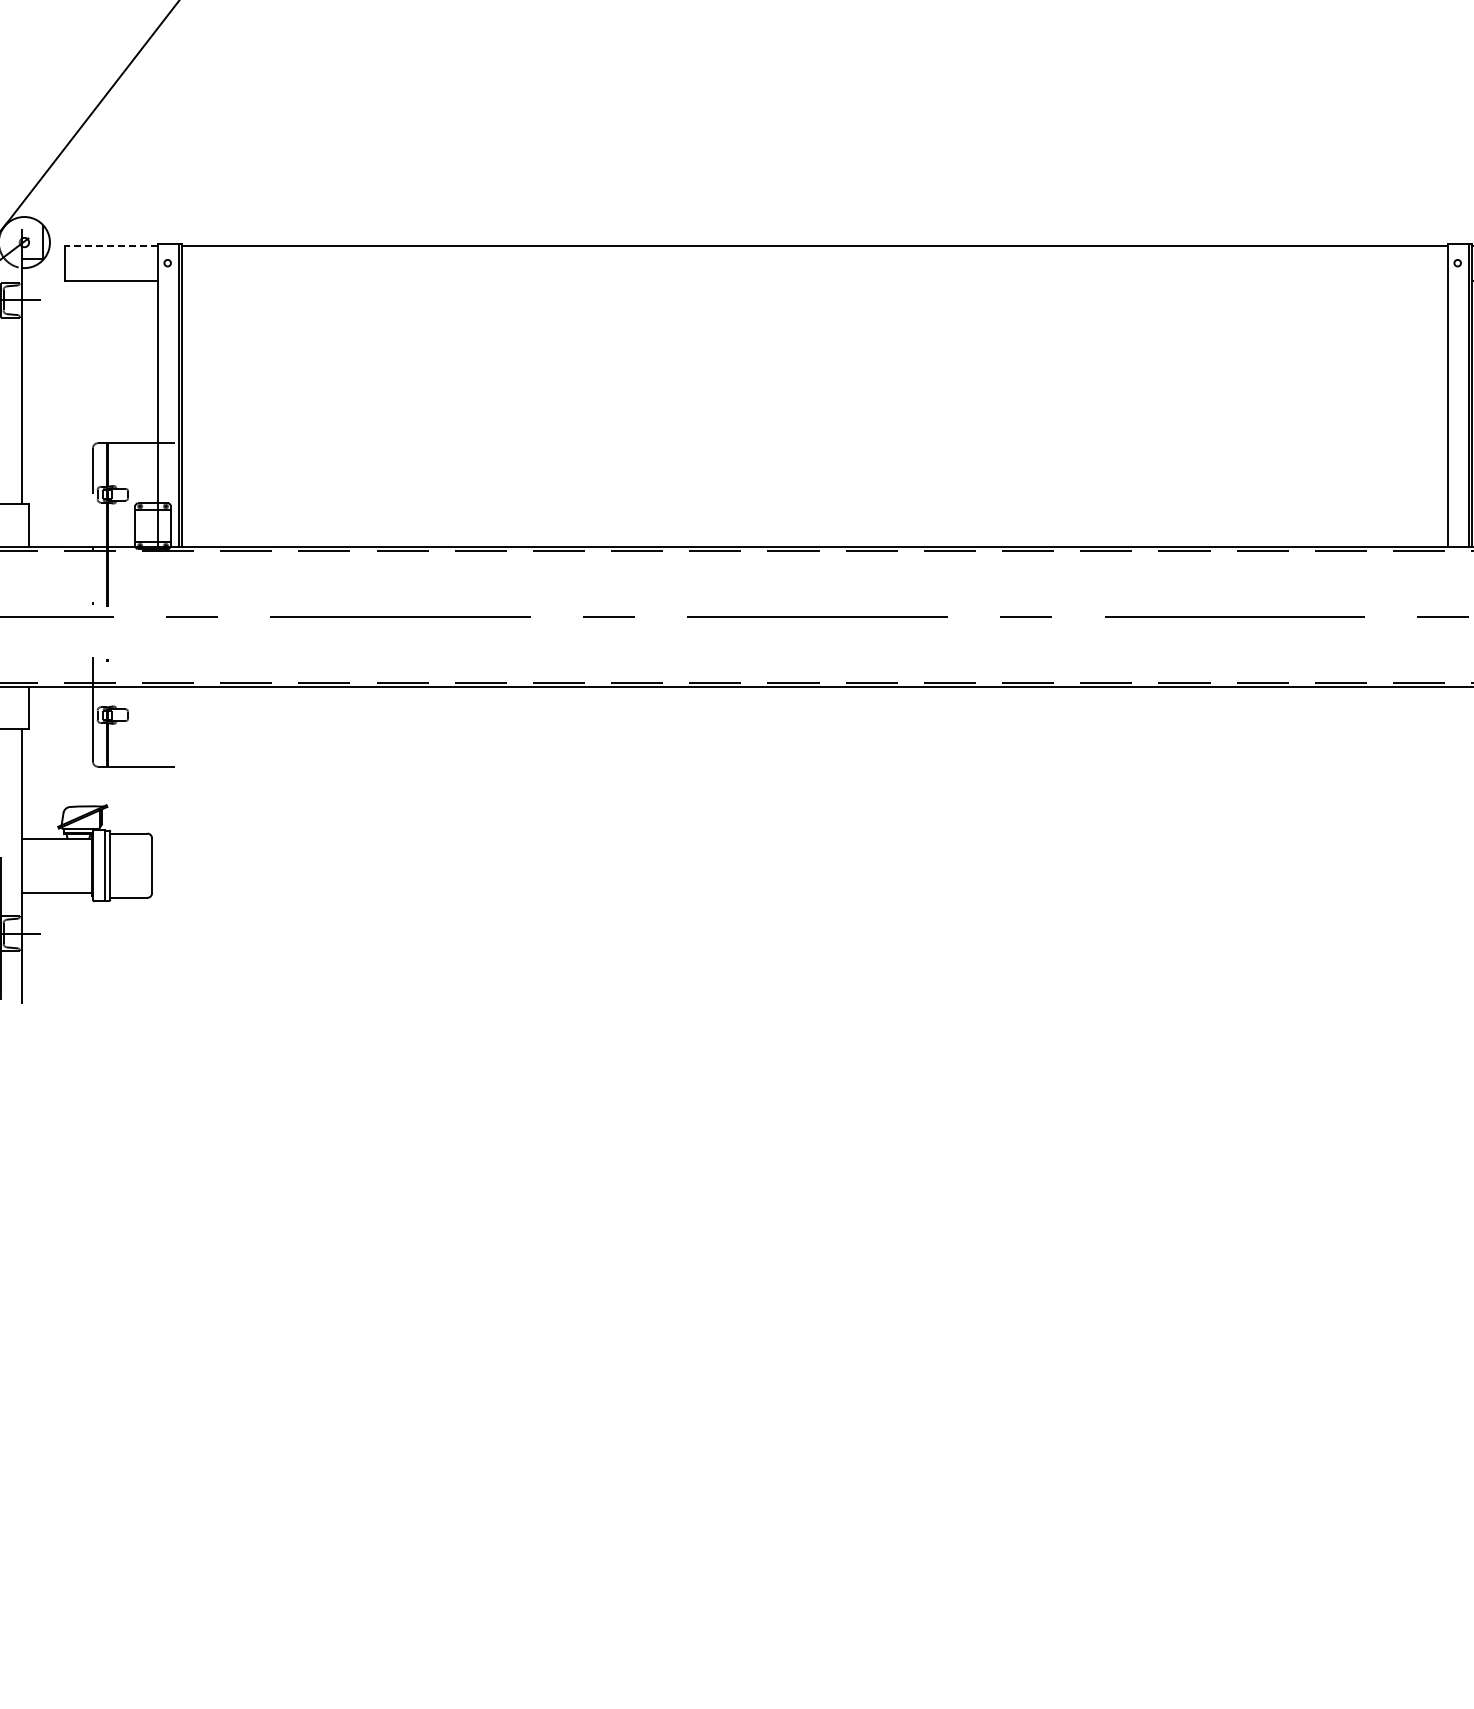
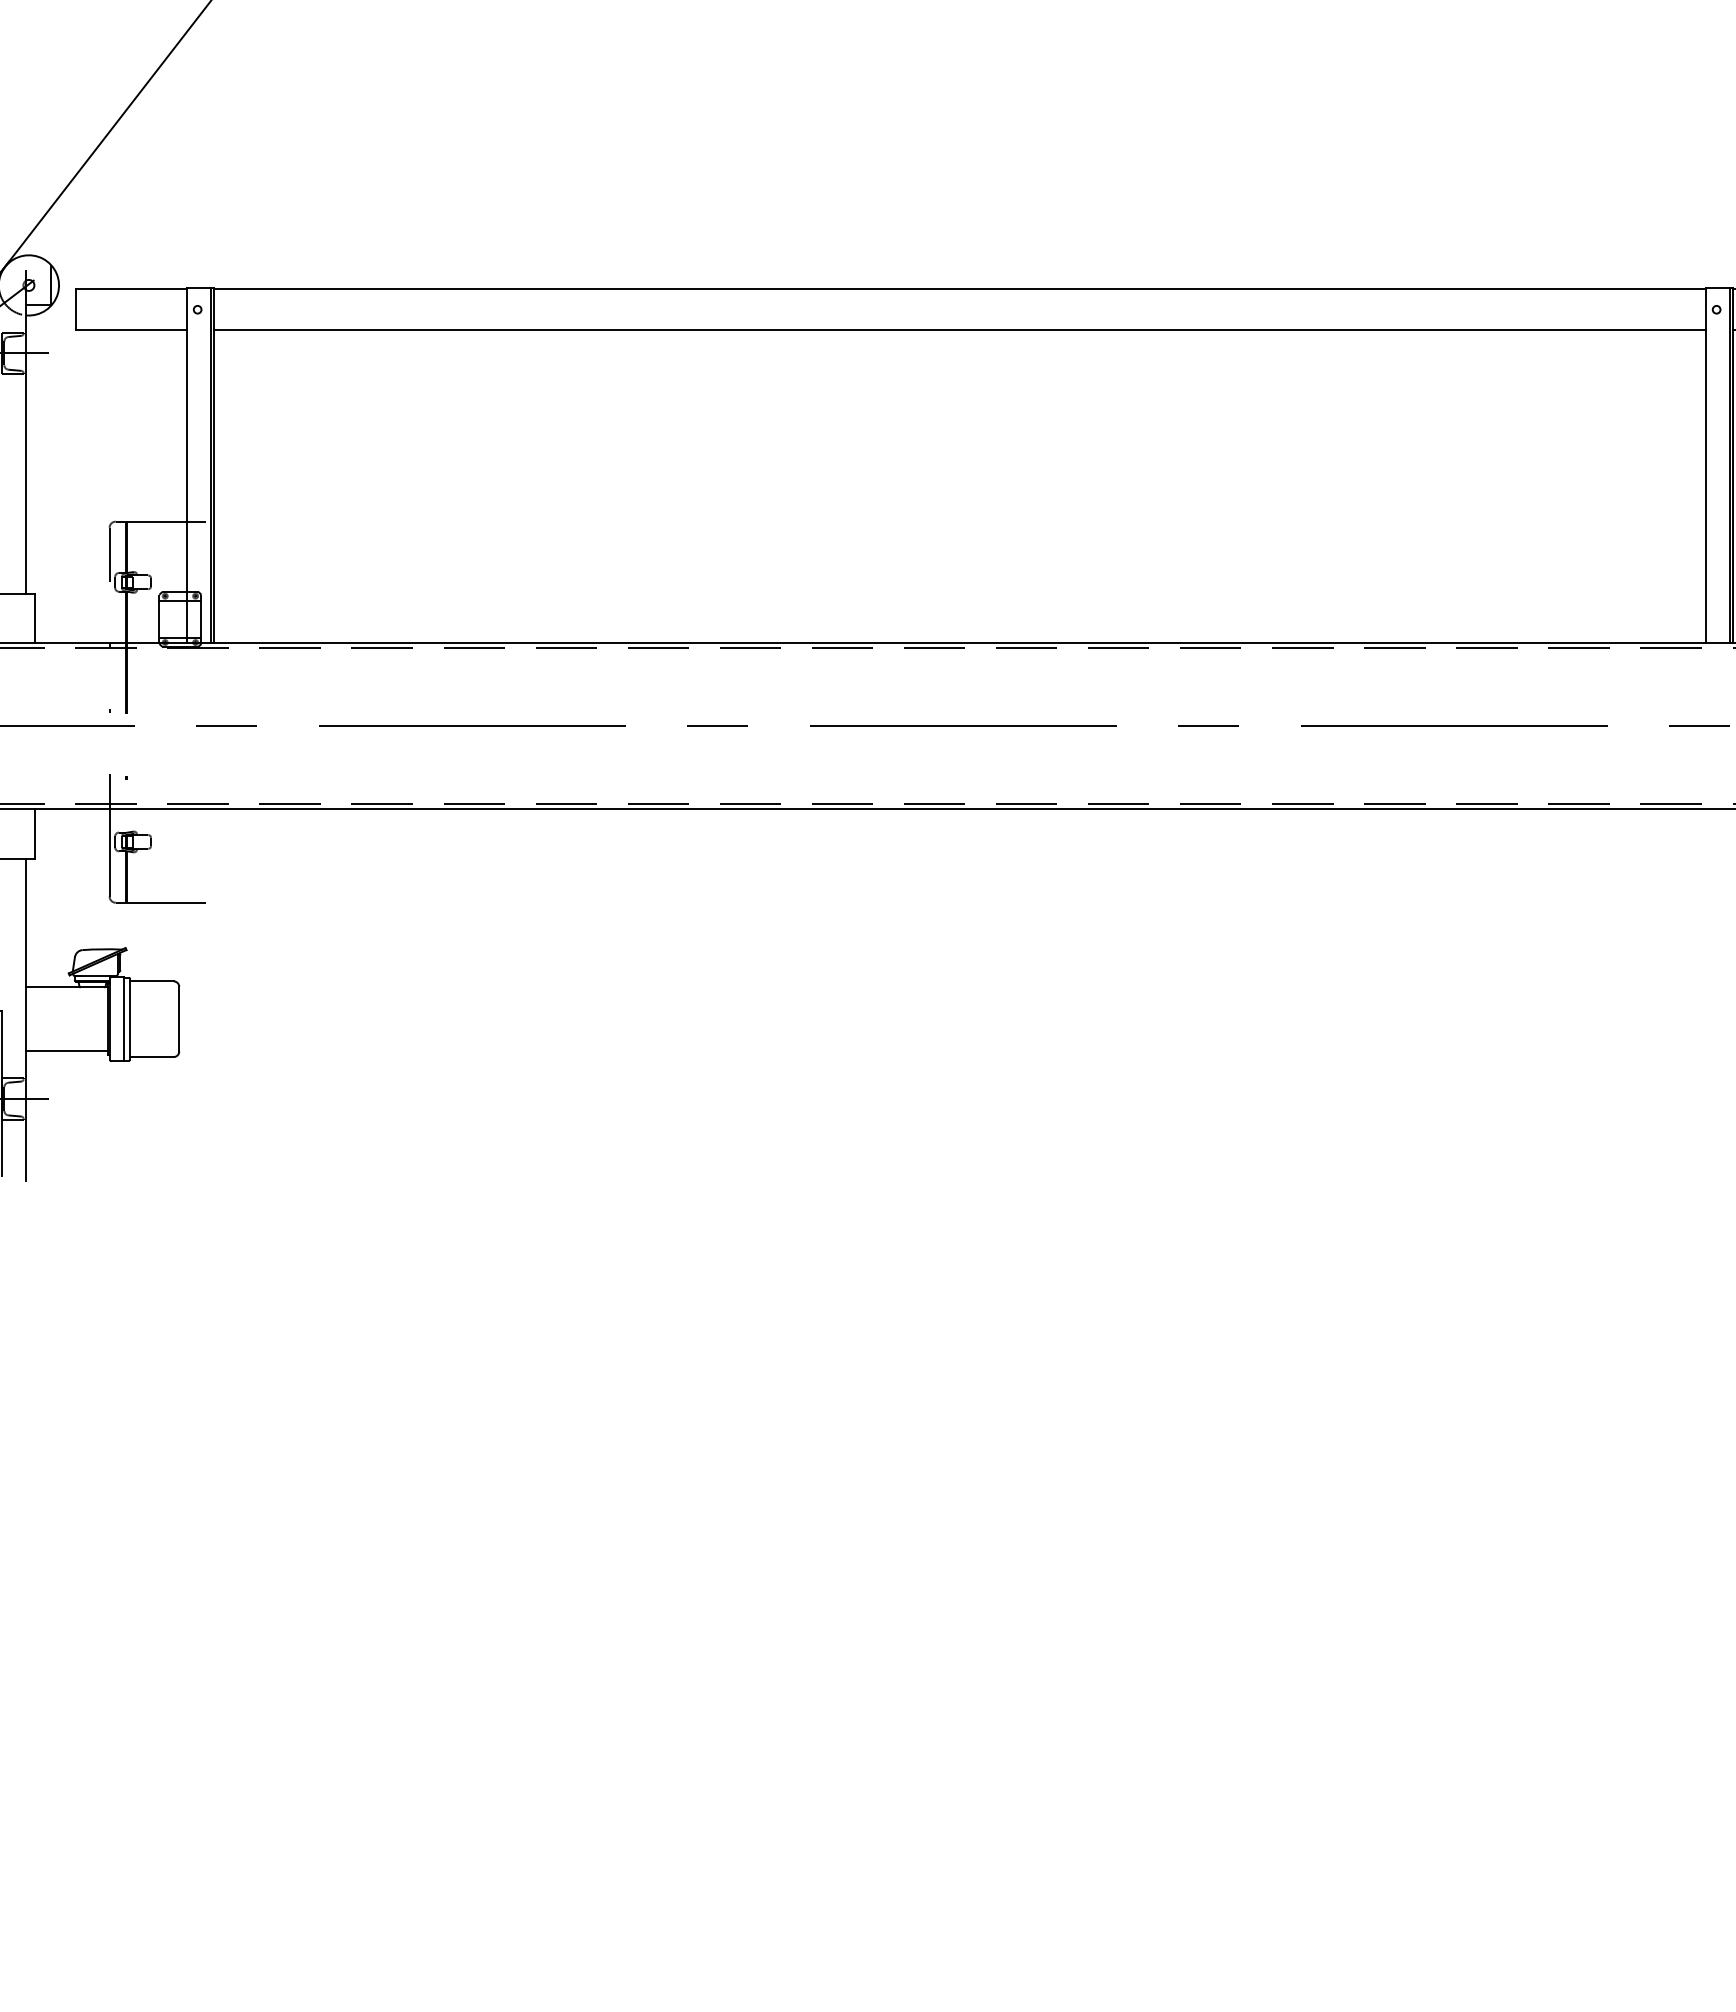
line: (111, 245) -> (131, 288), dashed -> solid
line: (814, 280) -> (959, 330), added

